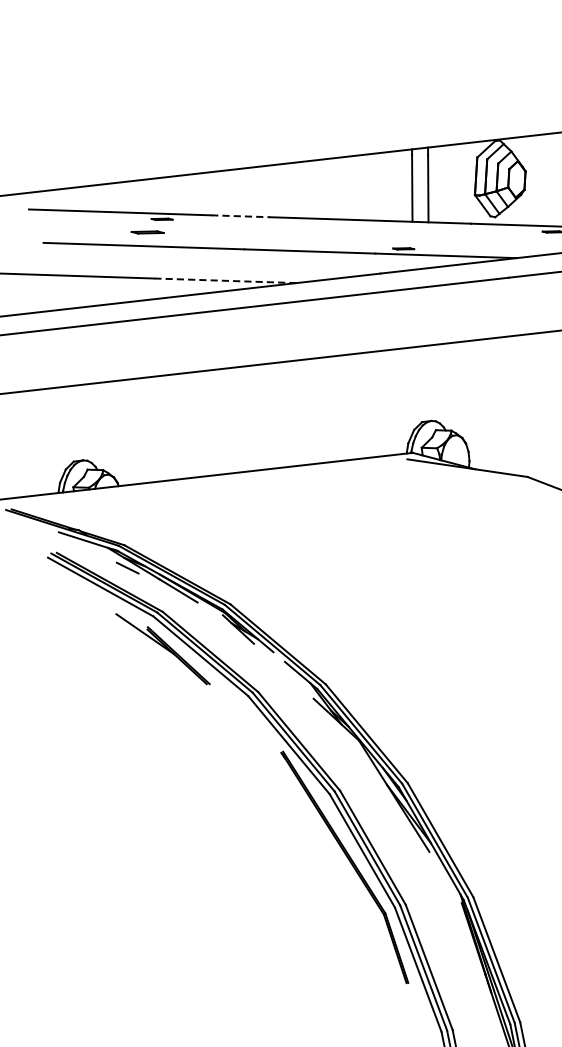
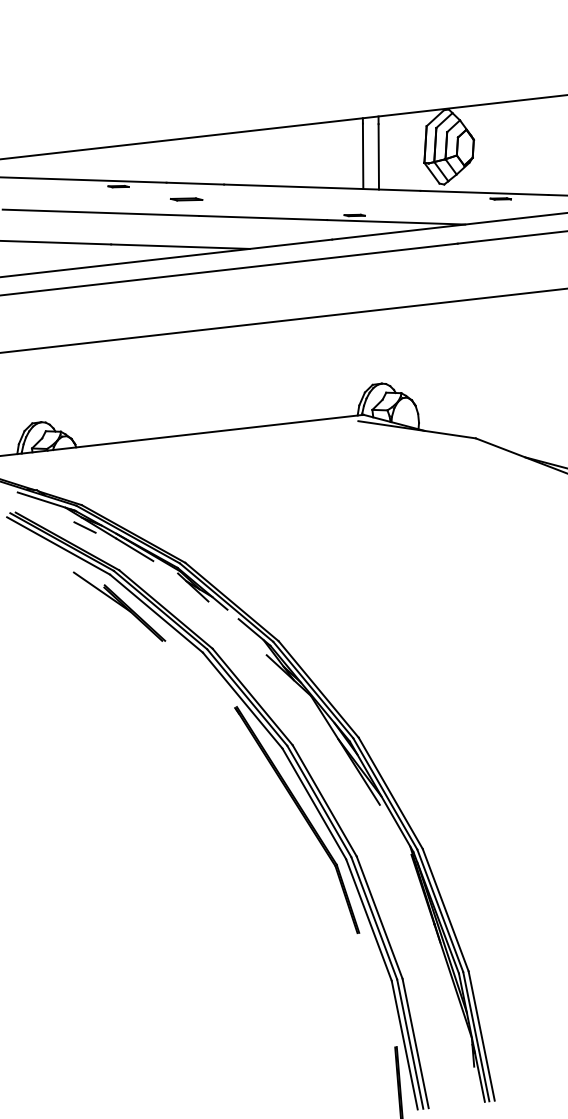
line: (240, 216) -> (195, 183), dashed -> solid
line: (147, 232) -> (186, 199), moved
line: (225, 280) -> (180, 246), dashed -> solid

